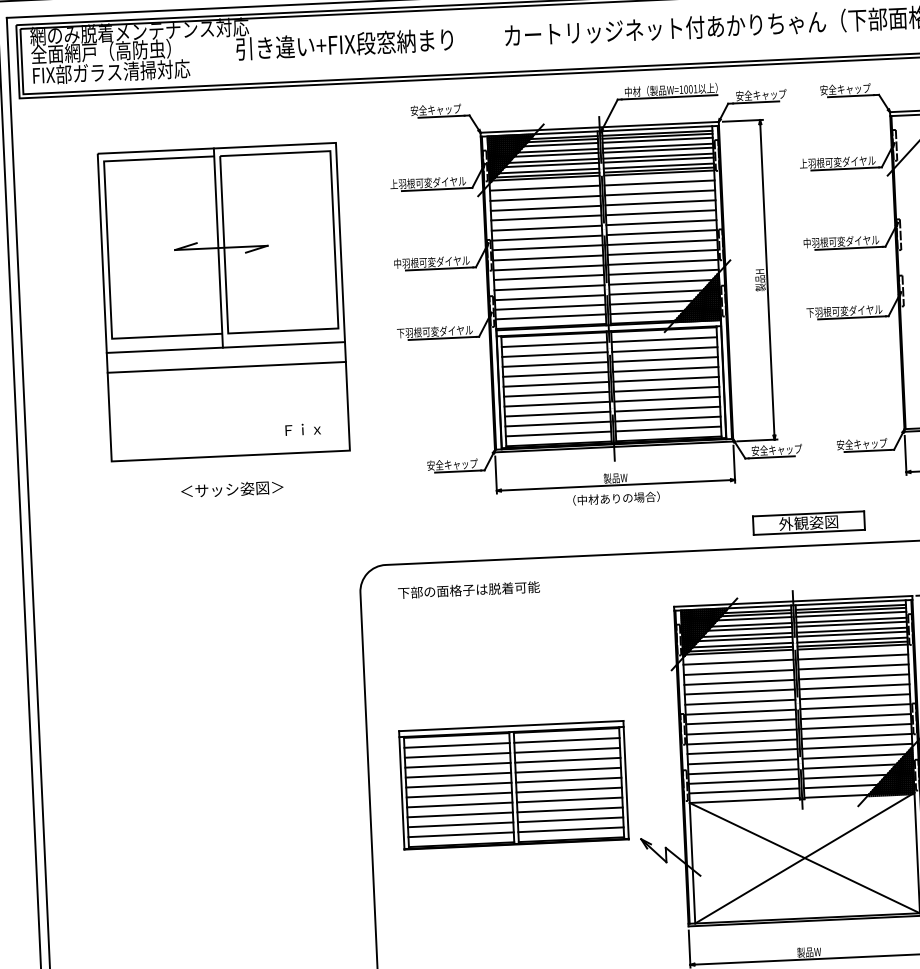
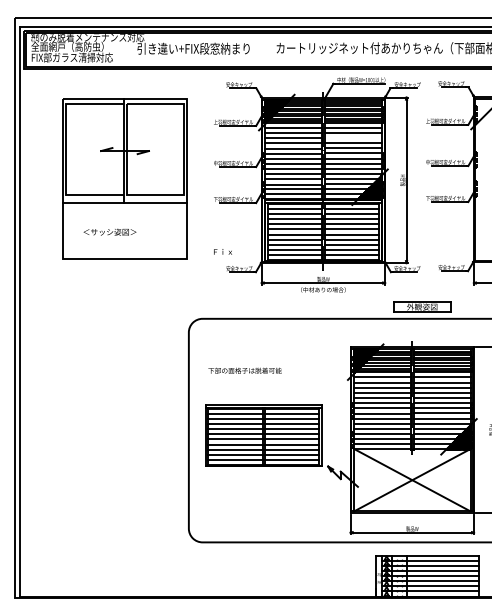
line: (659, 203) -> (352, 138), removed
line: (225, 366) -> (124, 212), removed
text: (302, 428) -> (222, 251), moved
text: (231, 488) -> (109, 231), moved
text: (467, 589) -> (244, 370), moved

